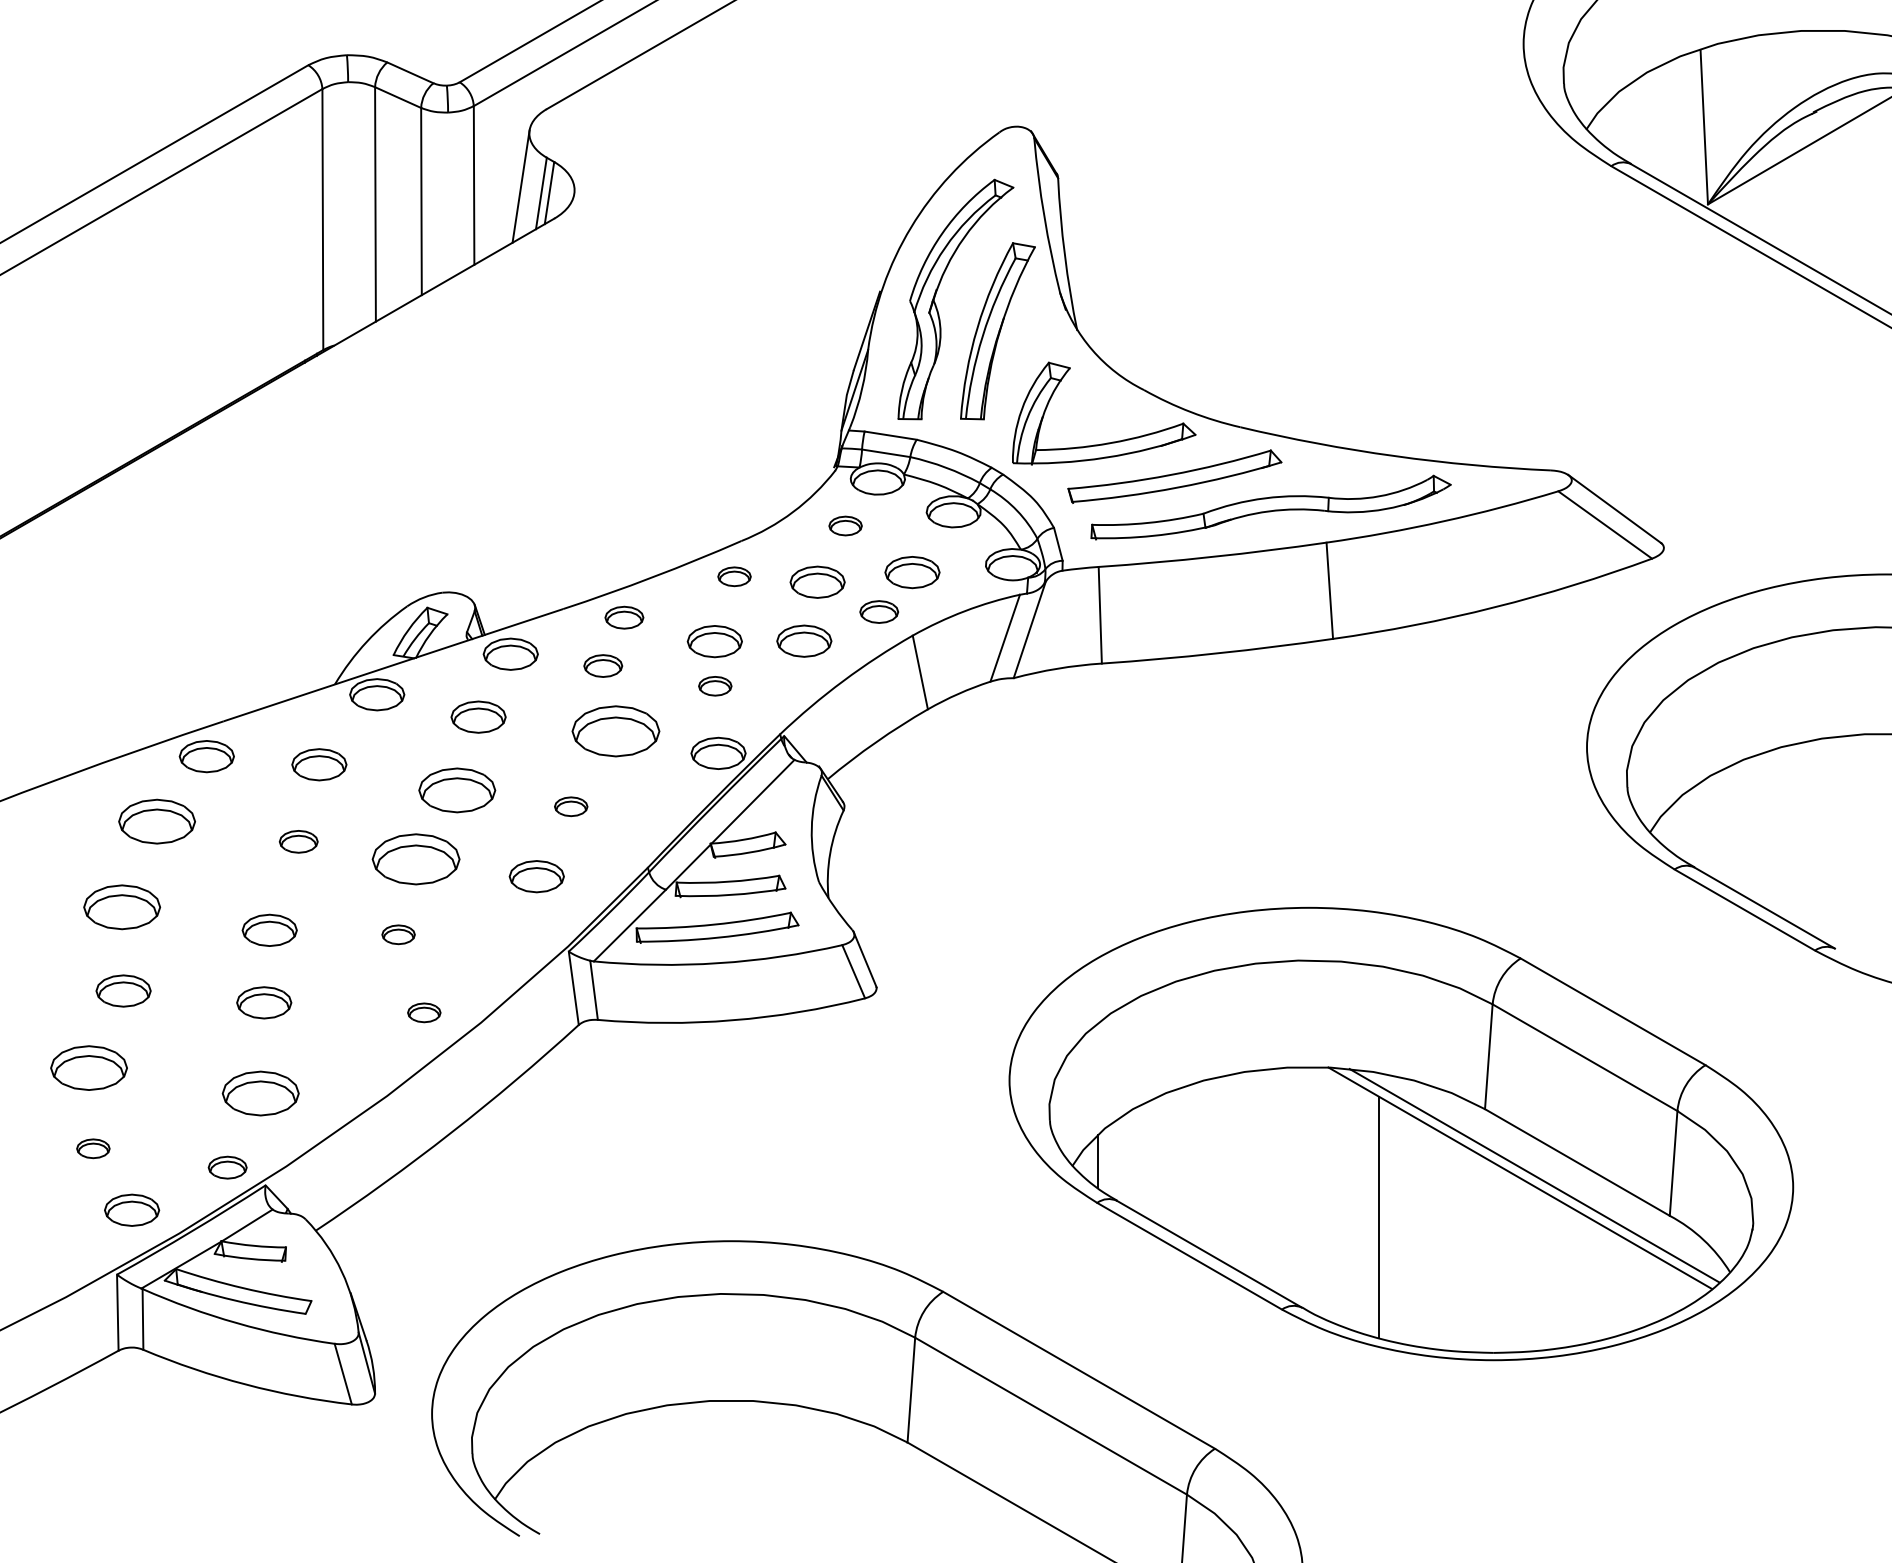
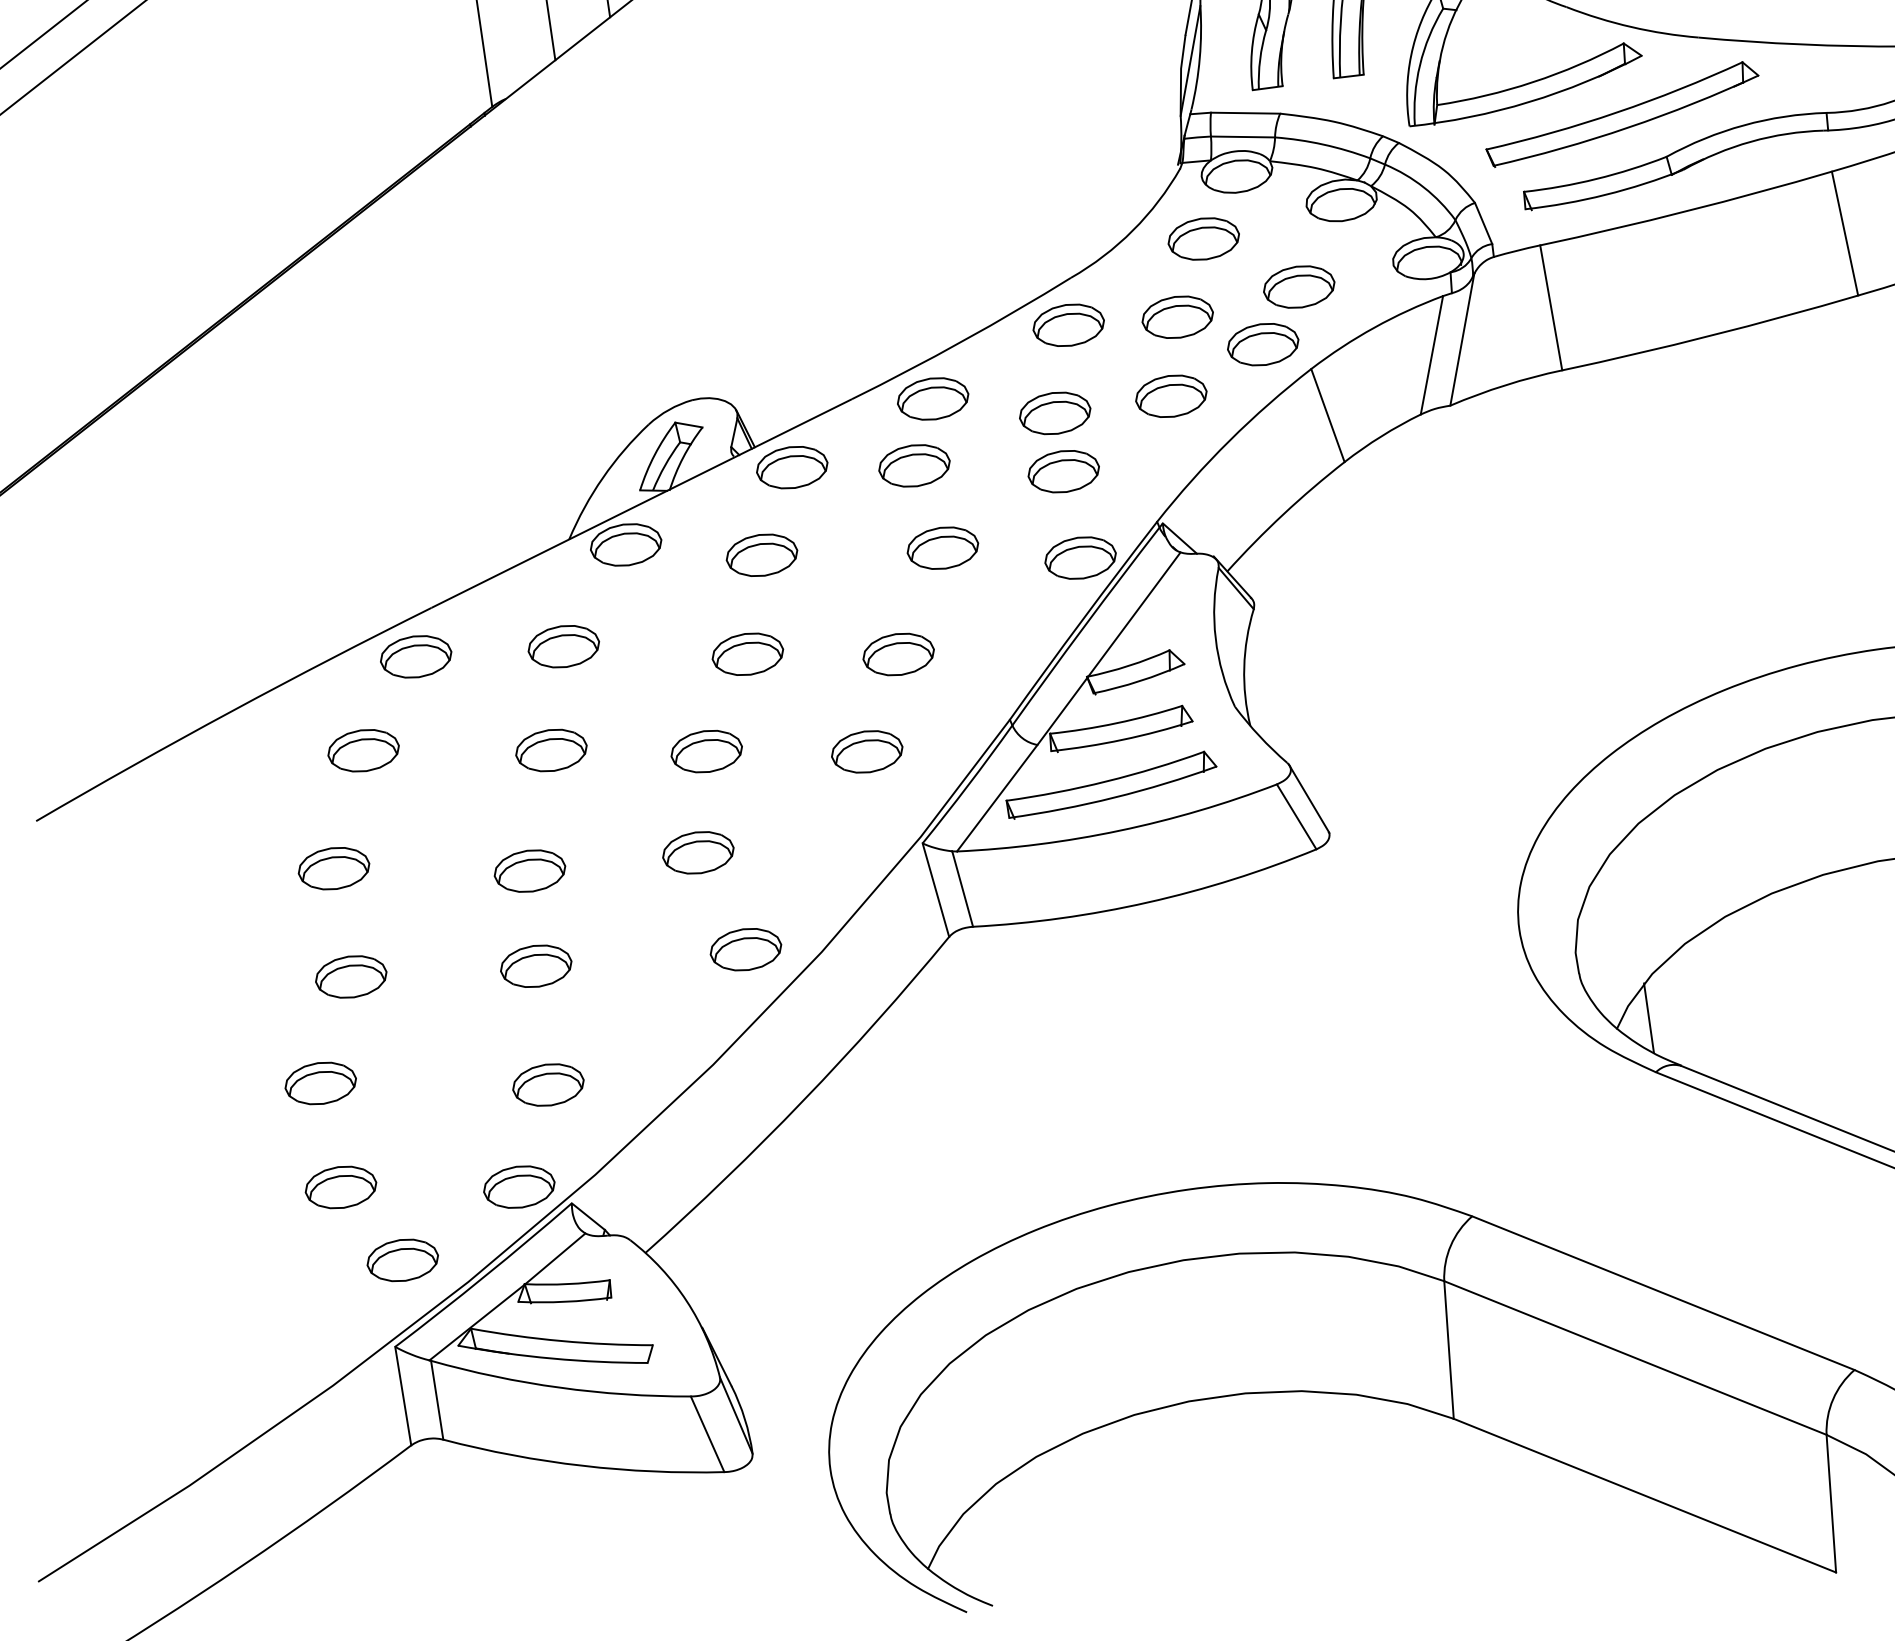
part: (845, 525) -> (1203, 238), size x1.67
part: (734, 576) -> (1068, 325), size x1.67
part: (879, 611) -> (1263, 343), size x1.43
part: (624, 617) -> (933, 398), size x1.43
part: (603, 665) -> (914, 465), size x1.43
part: (715, 685) -> (1064, 470), size x1.67
part: (615, 730) -> (942, 547), size x0.62
part: (457, 789) -> (747, 653), size x0.71
part: (571, 806) -> (899, 654), size x1.67
part: (157, 821) -> (363, 750), size x0.71
part: (298, 841) -> (550, 750), size x1.43
part: (415, 858) -> (706, 750), size x0.62
part: (122, 907) -> (334, 868), size x0.71
part: (398, 934) -> (698, 852), size x1.67
part: (424, 1012) -> (746, 949), size x1.67
part: (89, 1067) -> (321, 1082), size x0.71
part: (260, 1093) -> (548, 1084), size x0.71
part: (93, 1148) -> (341, 1187), size x1.67
part: (227, 1167) -> (518, 1187), size x1.43

